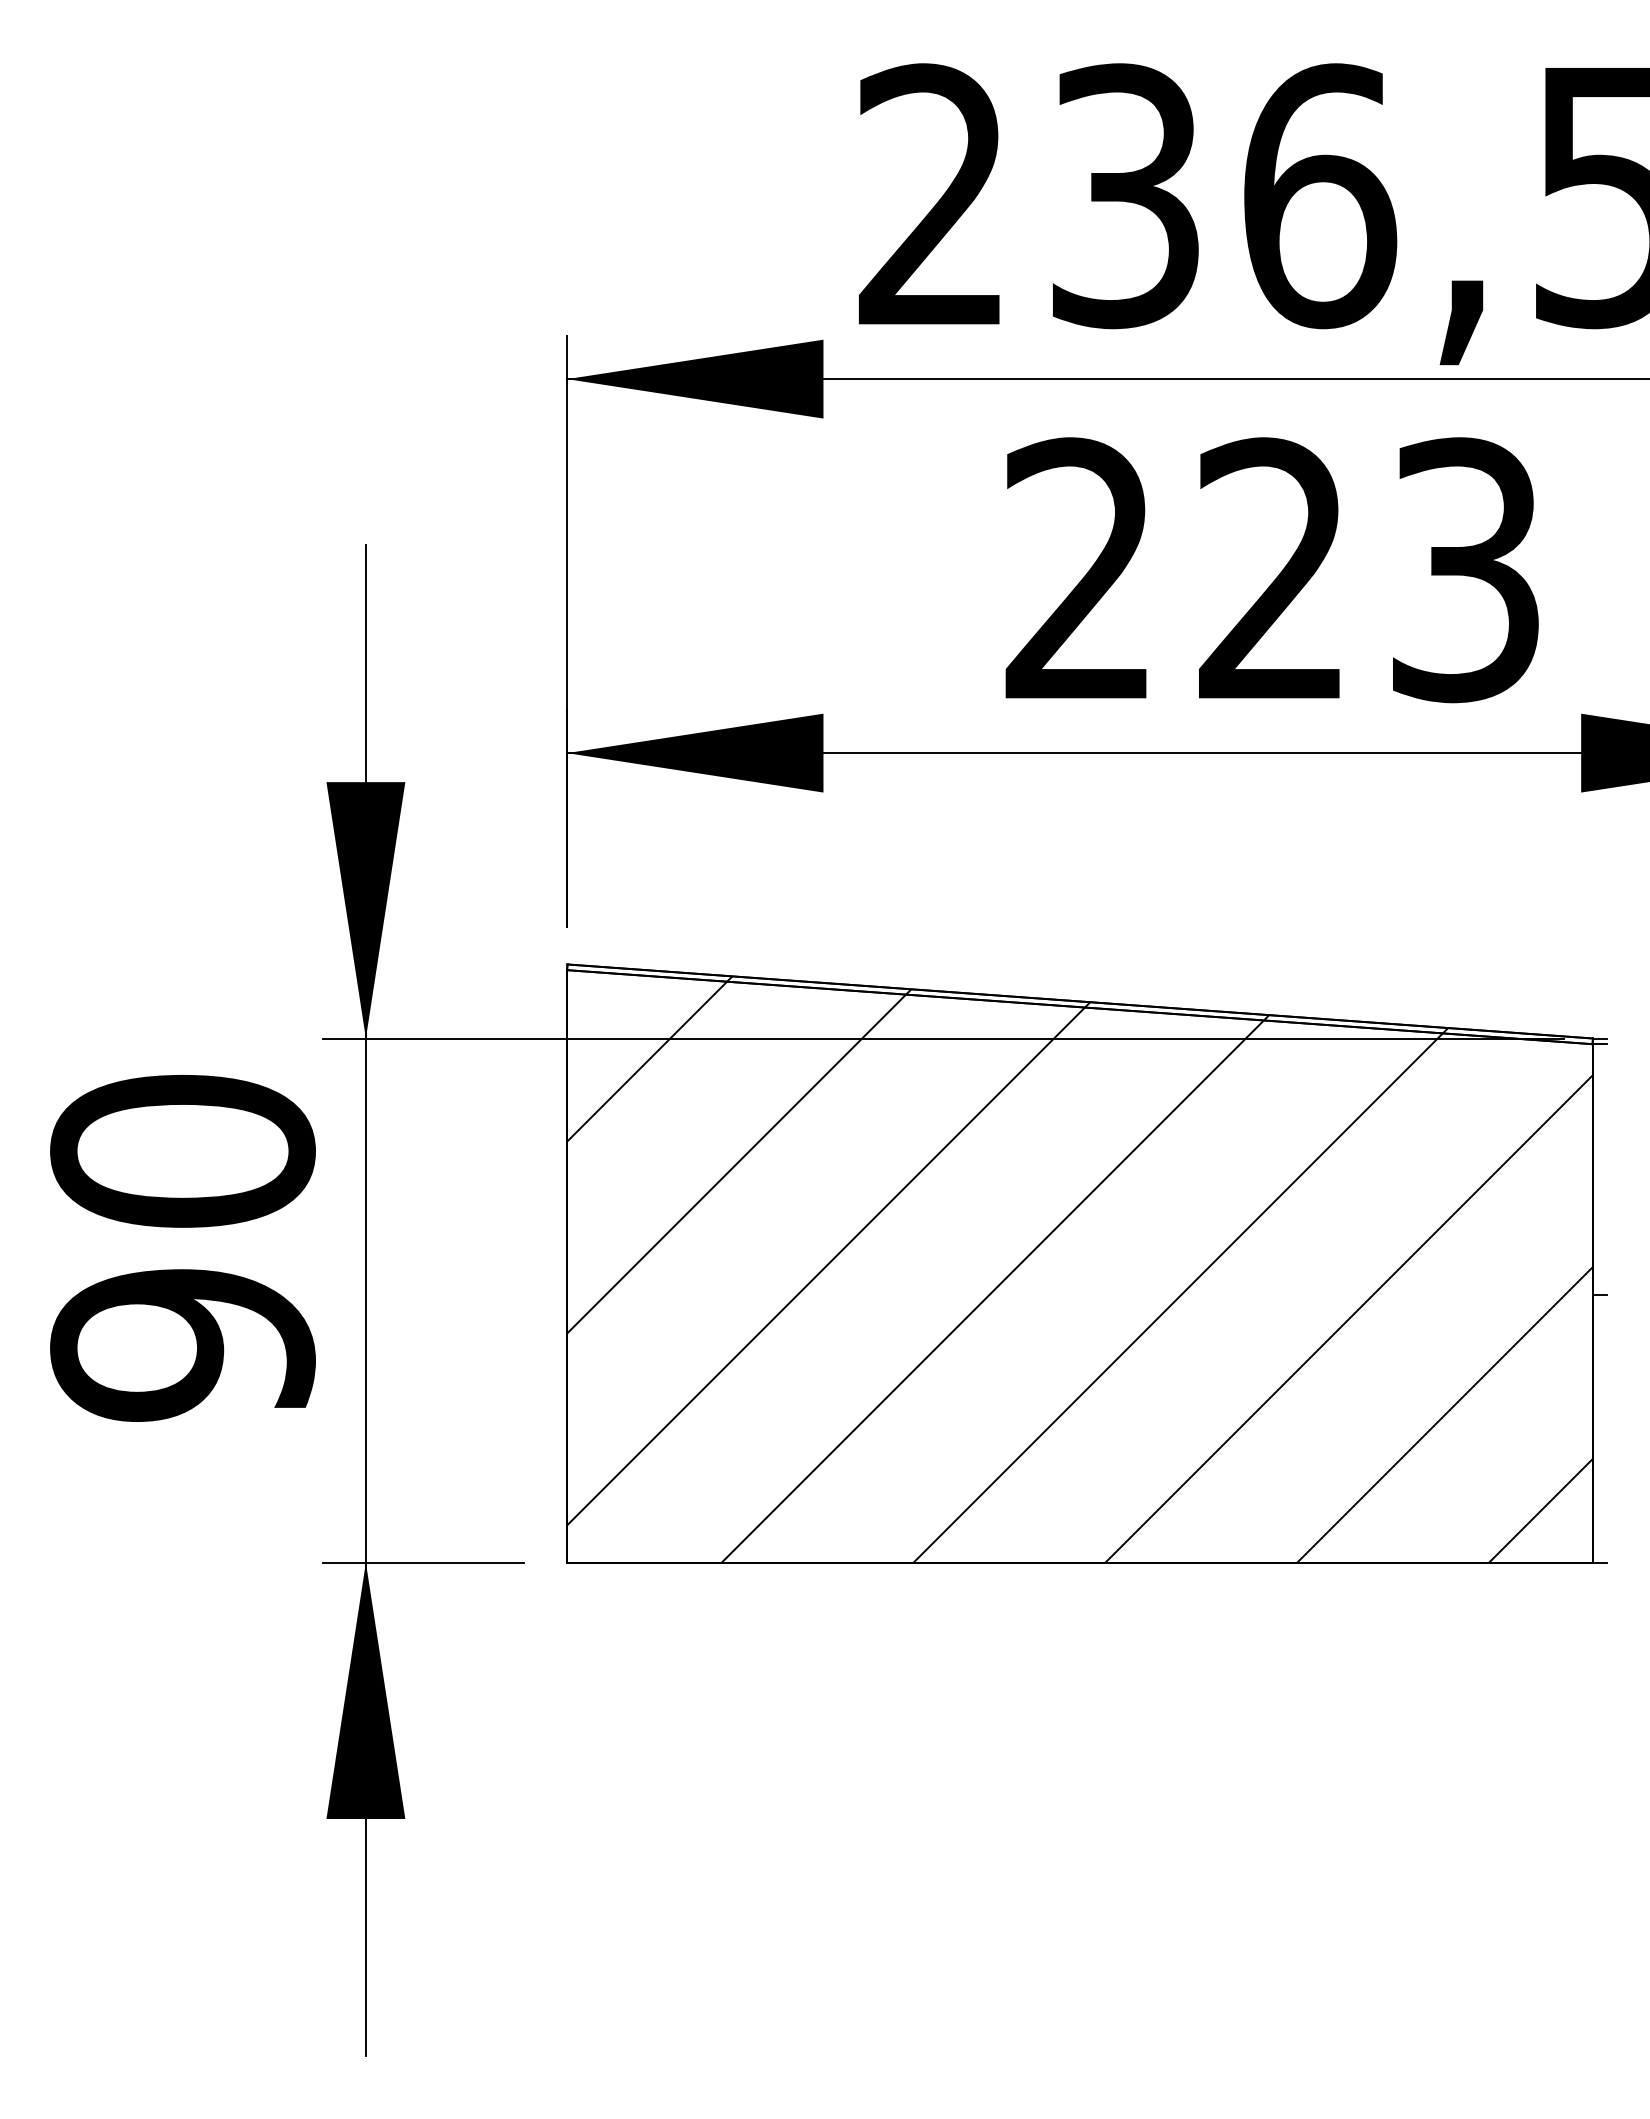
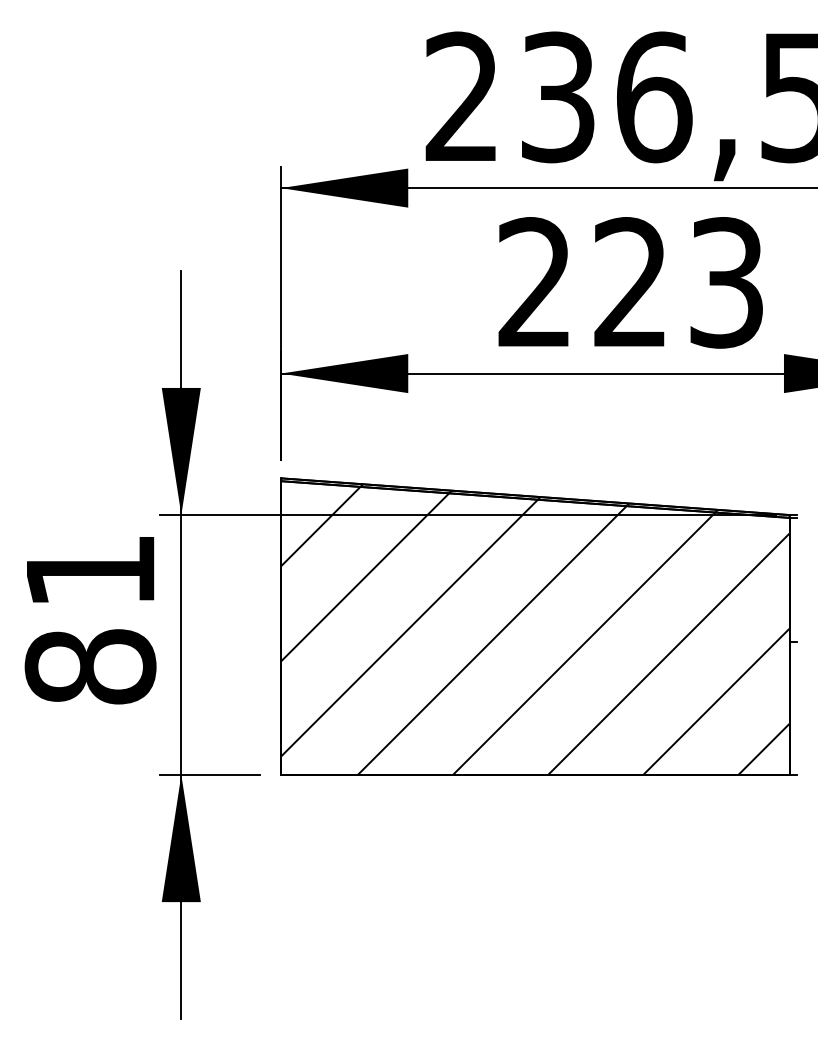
text: (182, 1249) -> (90, 619), 90 -> 81

